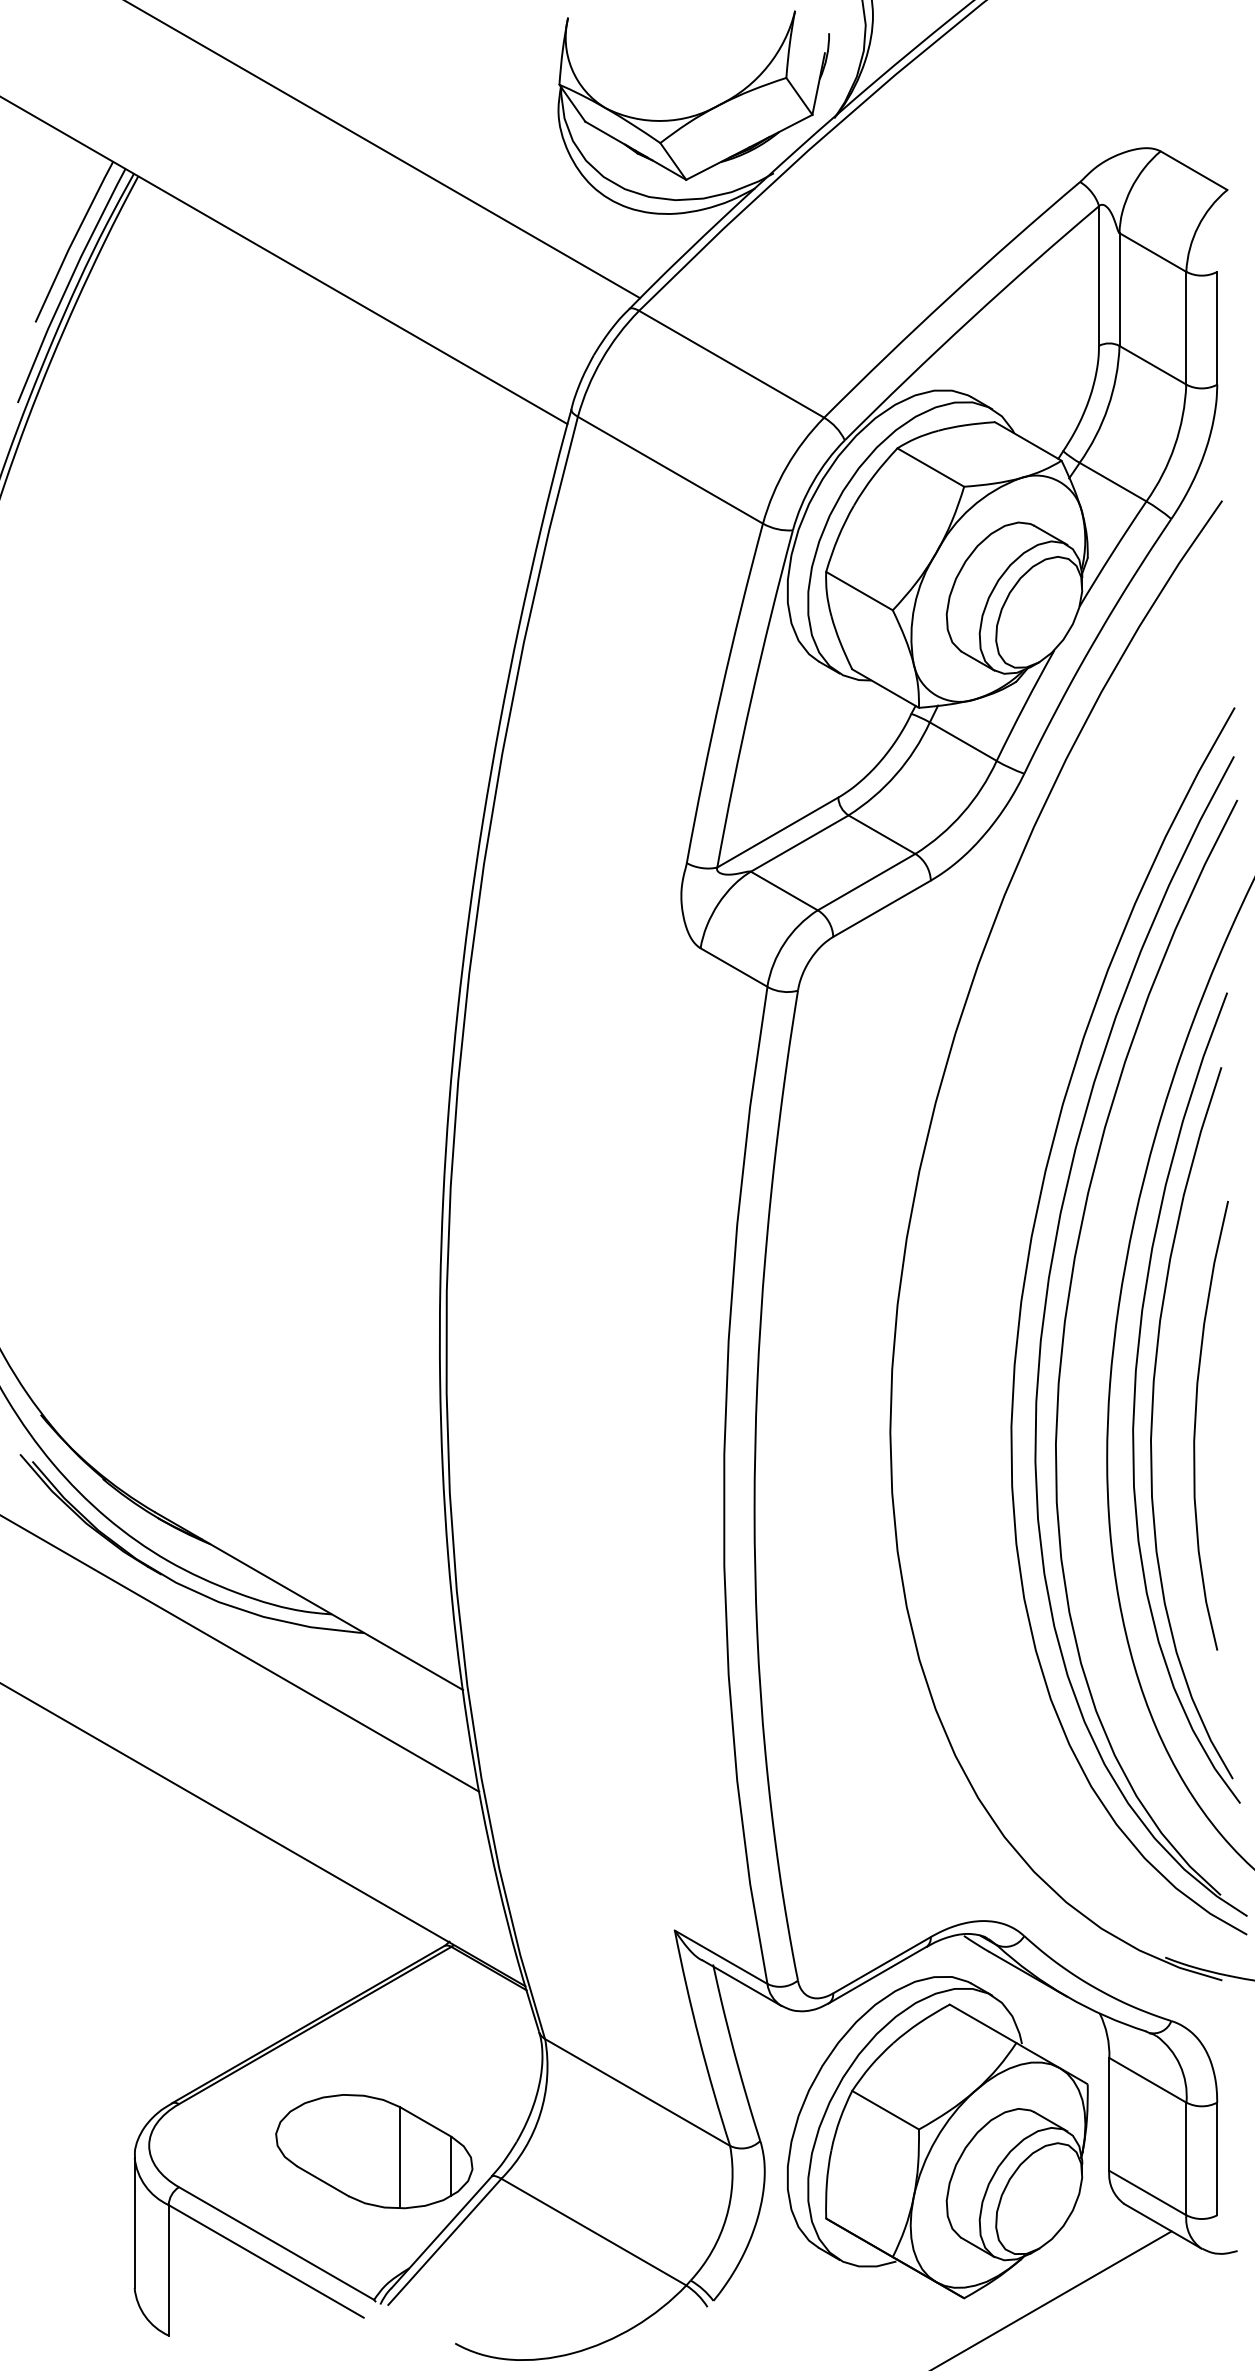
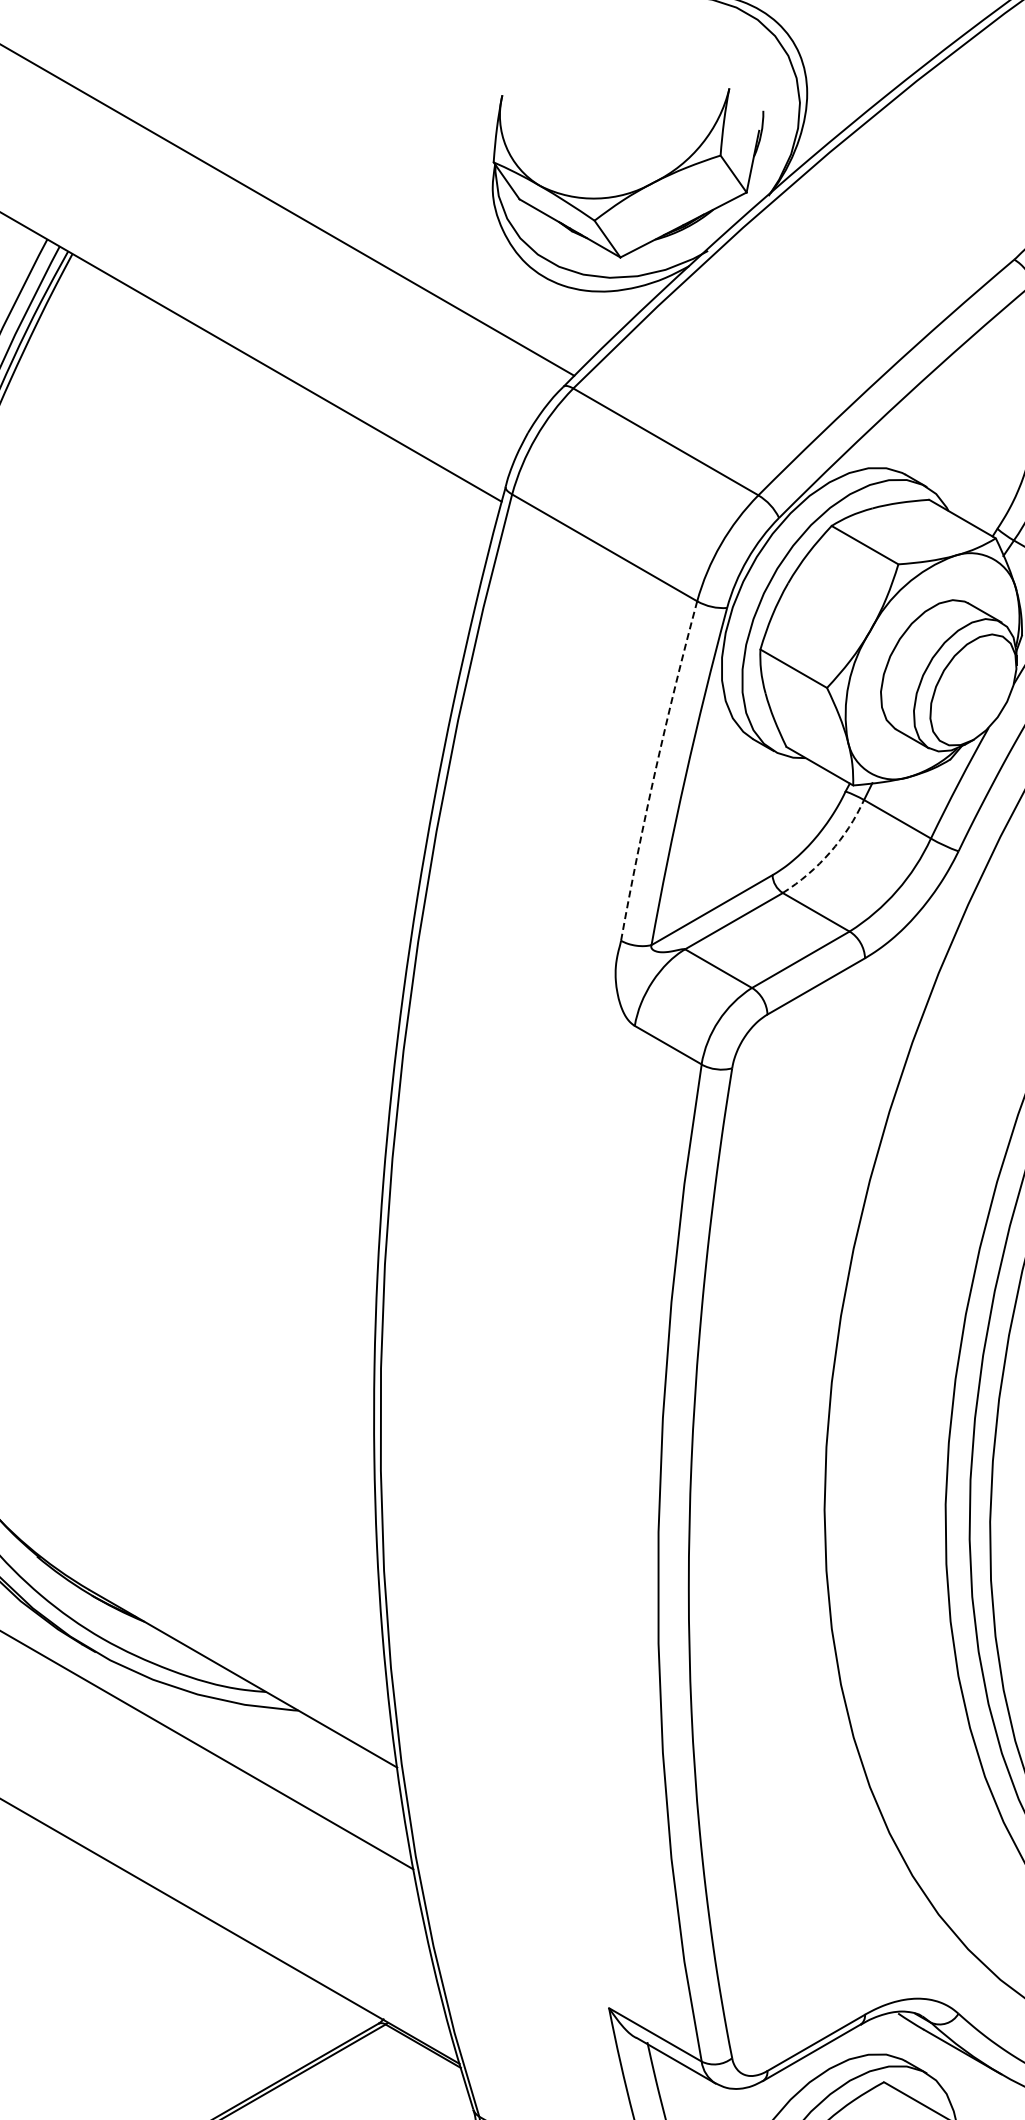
arc: (721, 692) -> (655, 770), solid -> dashed
arc: (895, 774) -> (829, 852), solid -> dashed

